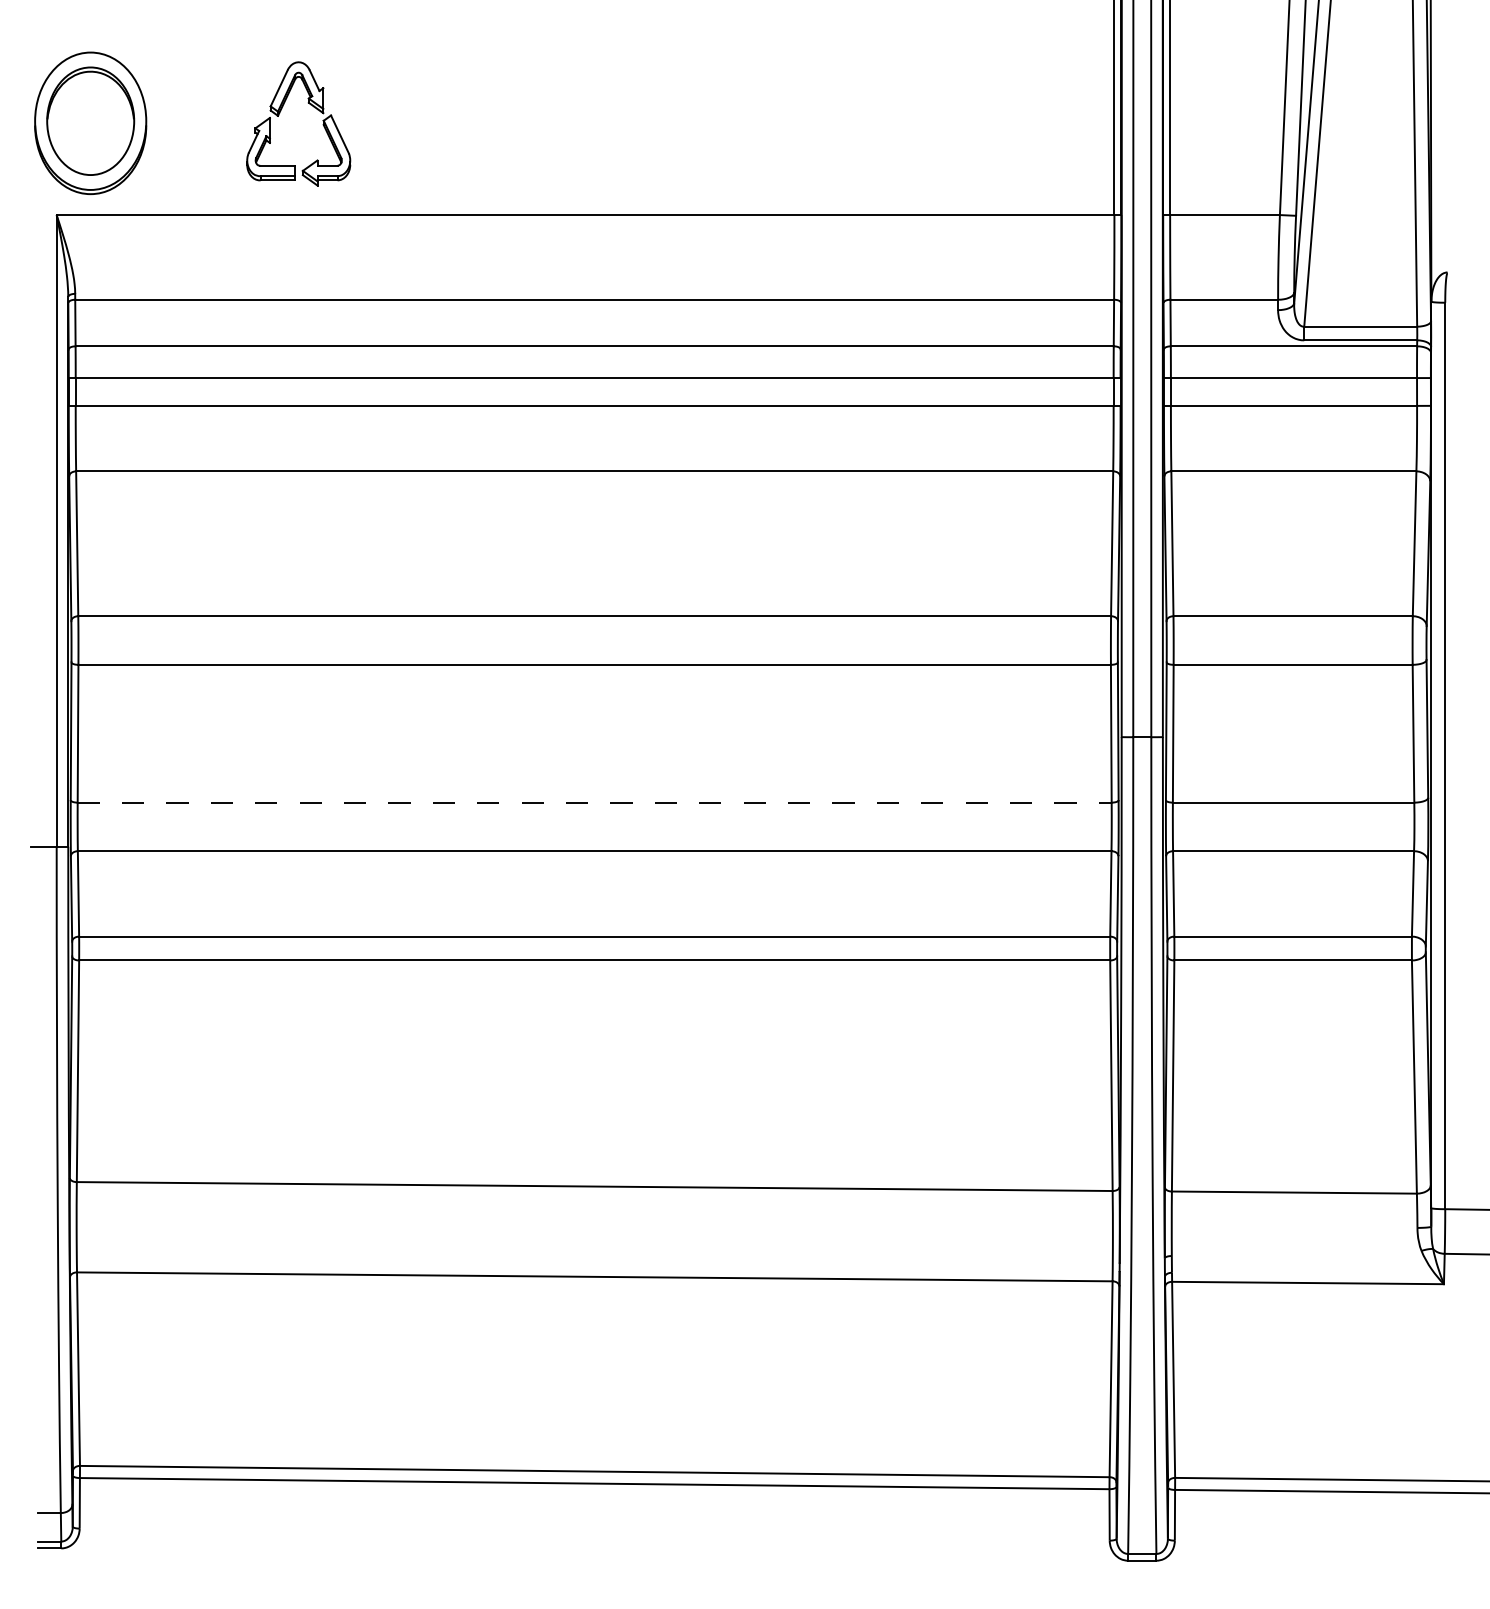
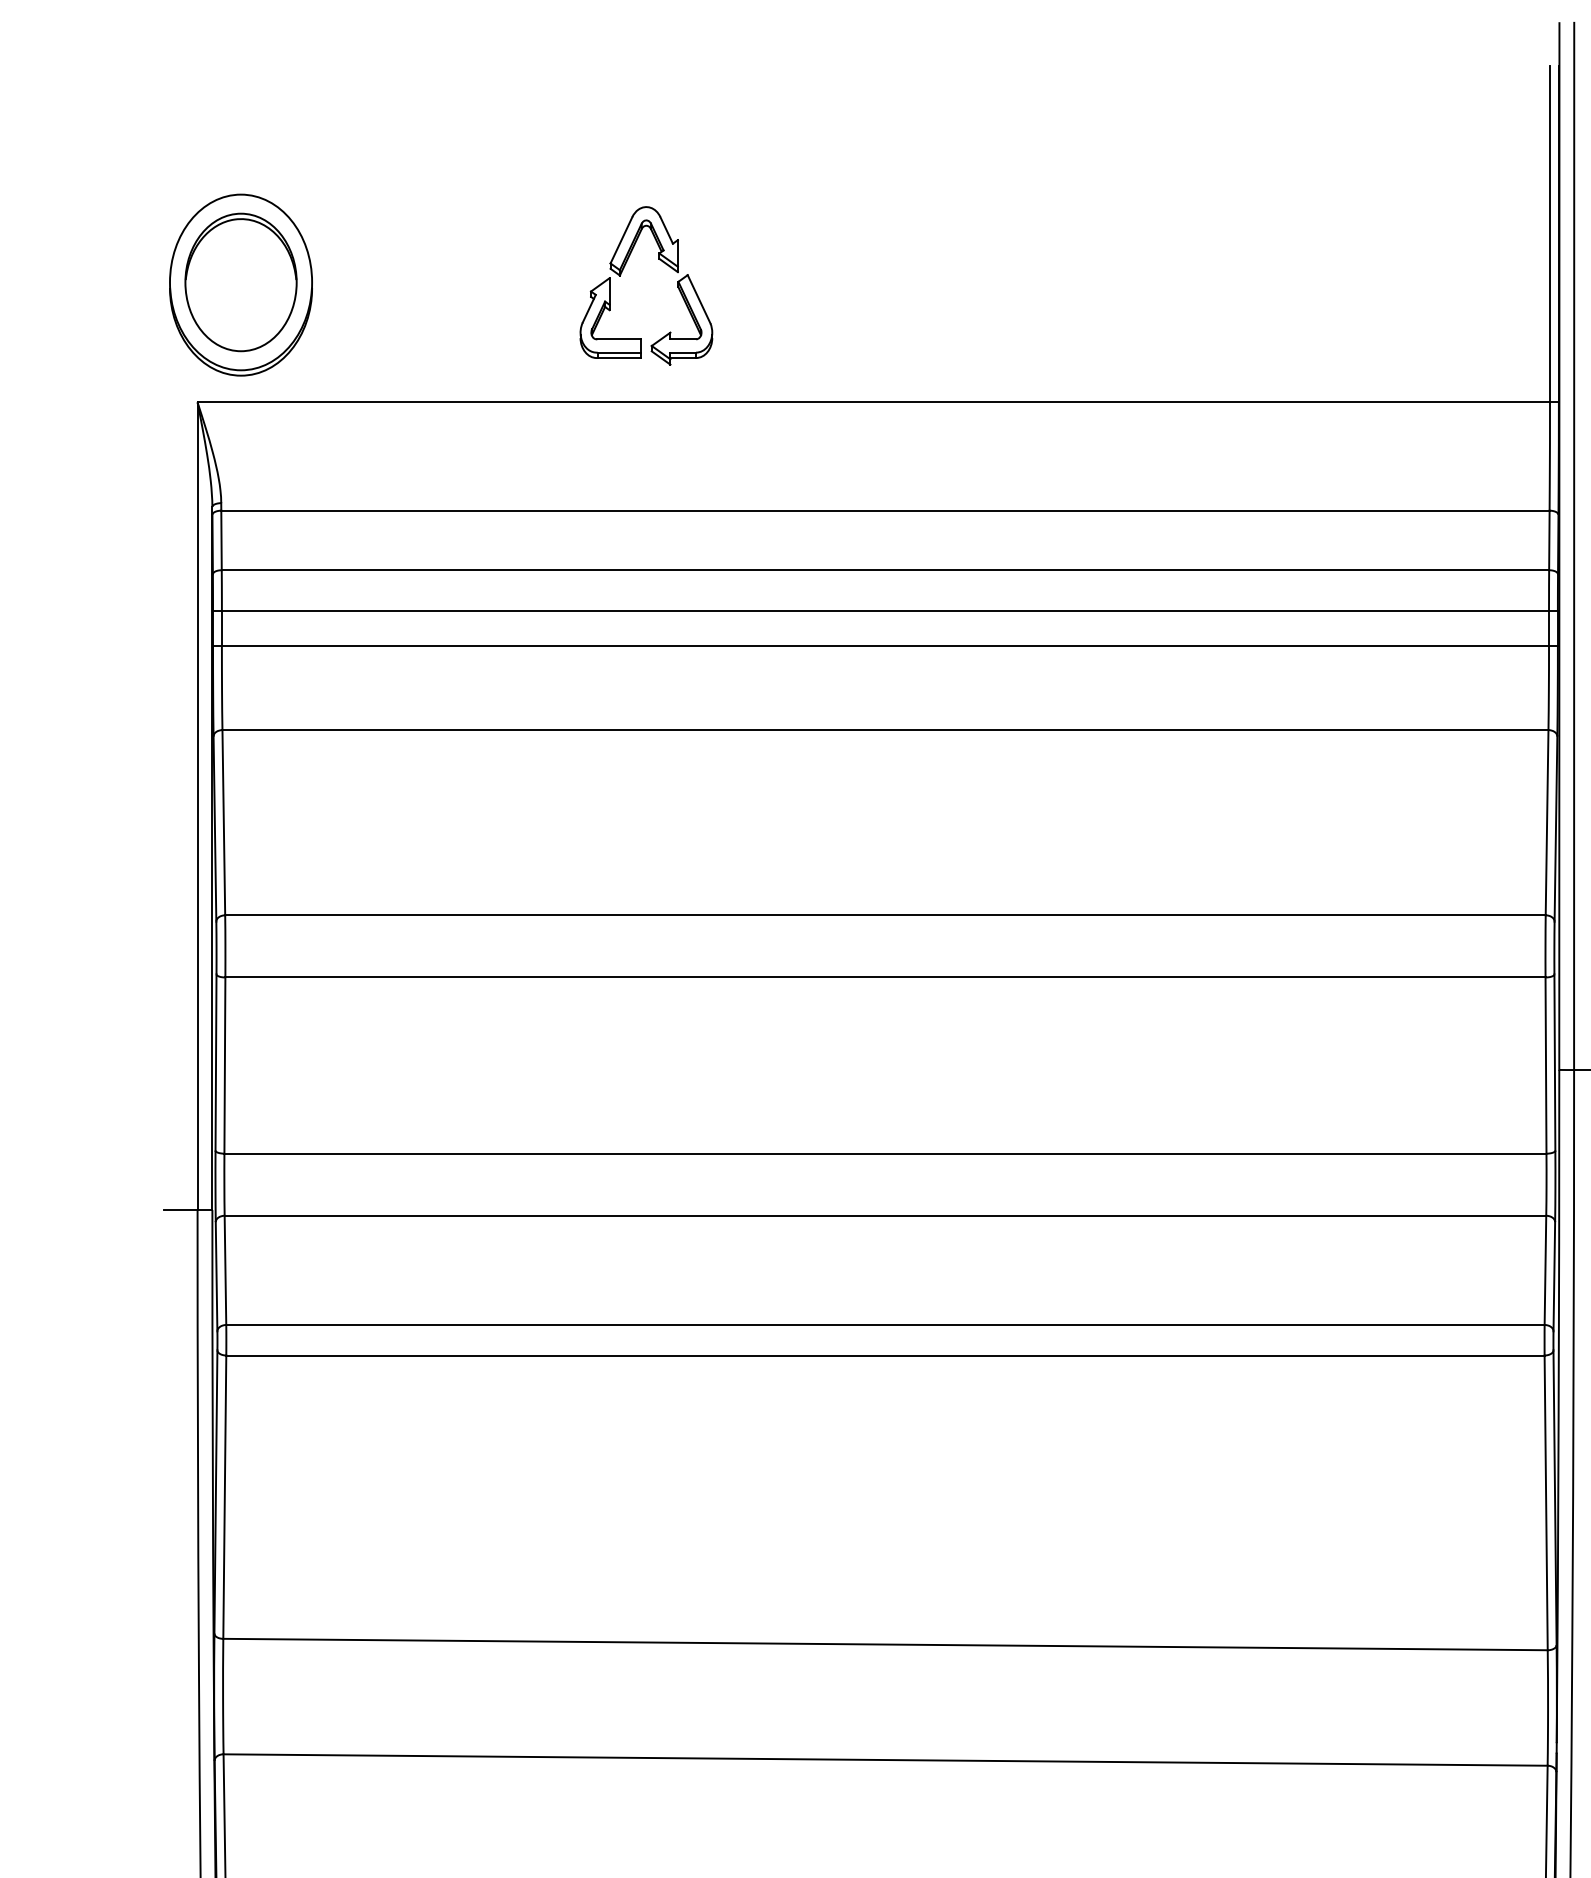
part: (280, 113) -> (623, 272), moved
line: (594, 802) -> (885, 1153), dashed -> solid

